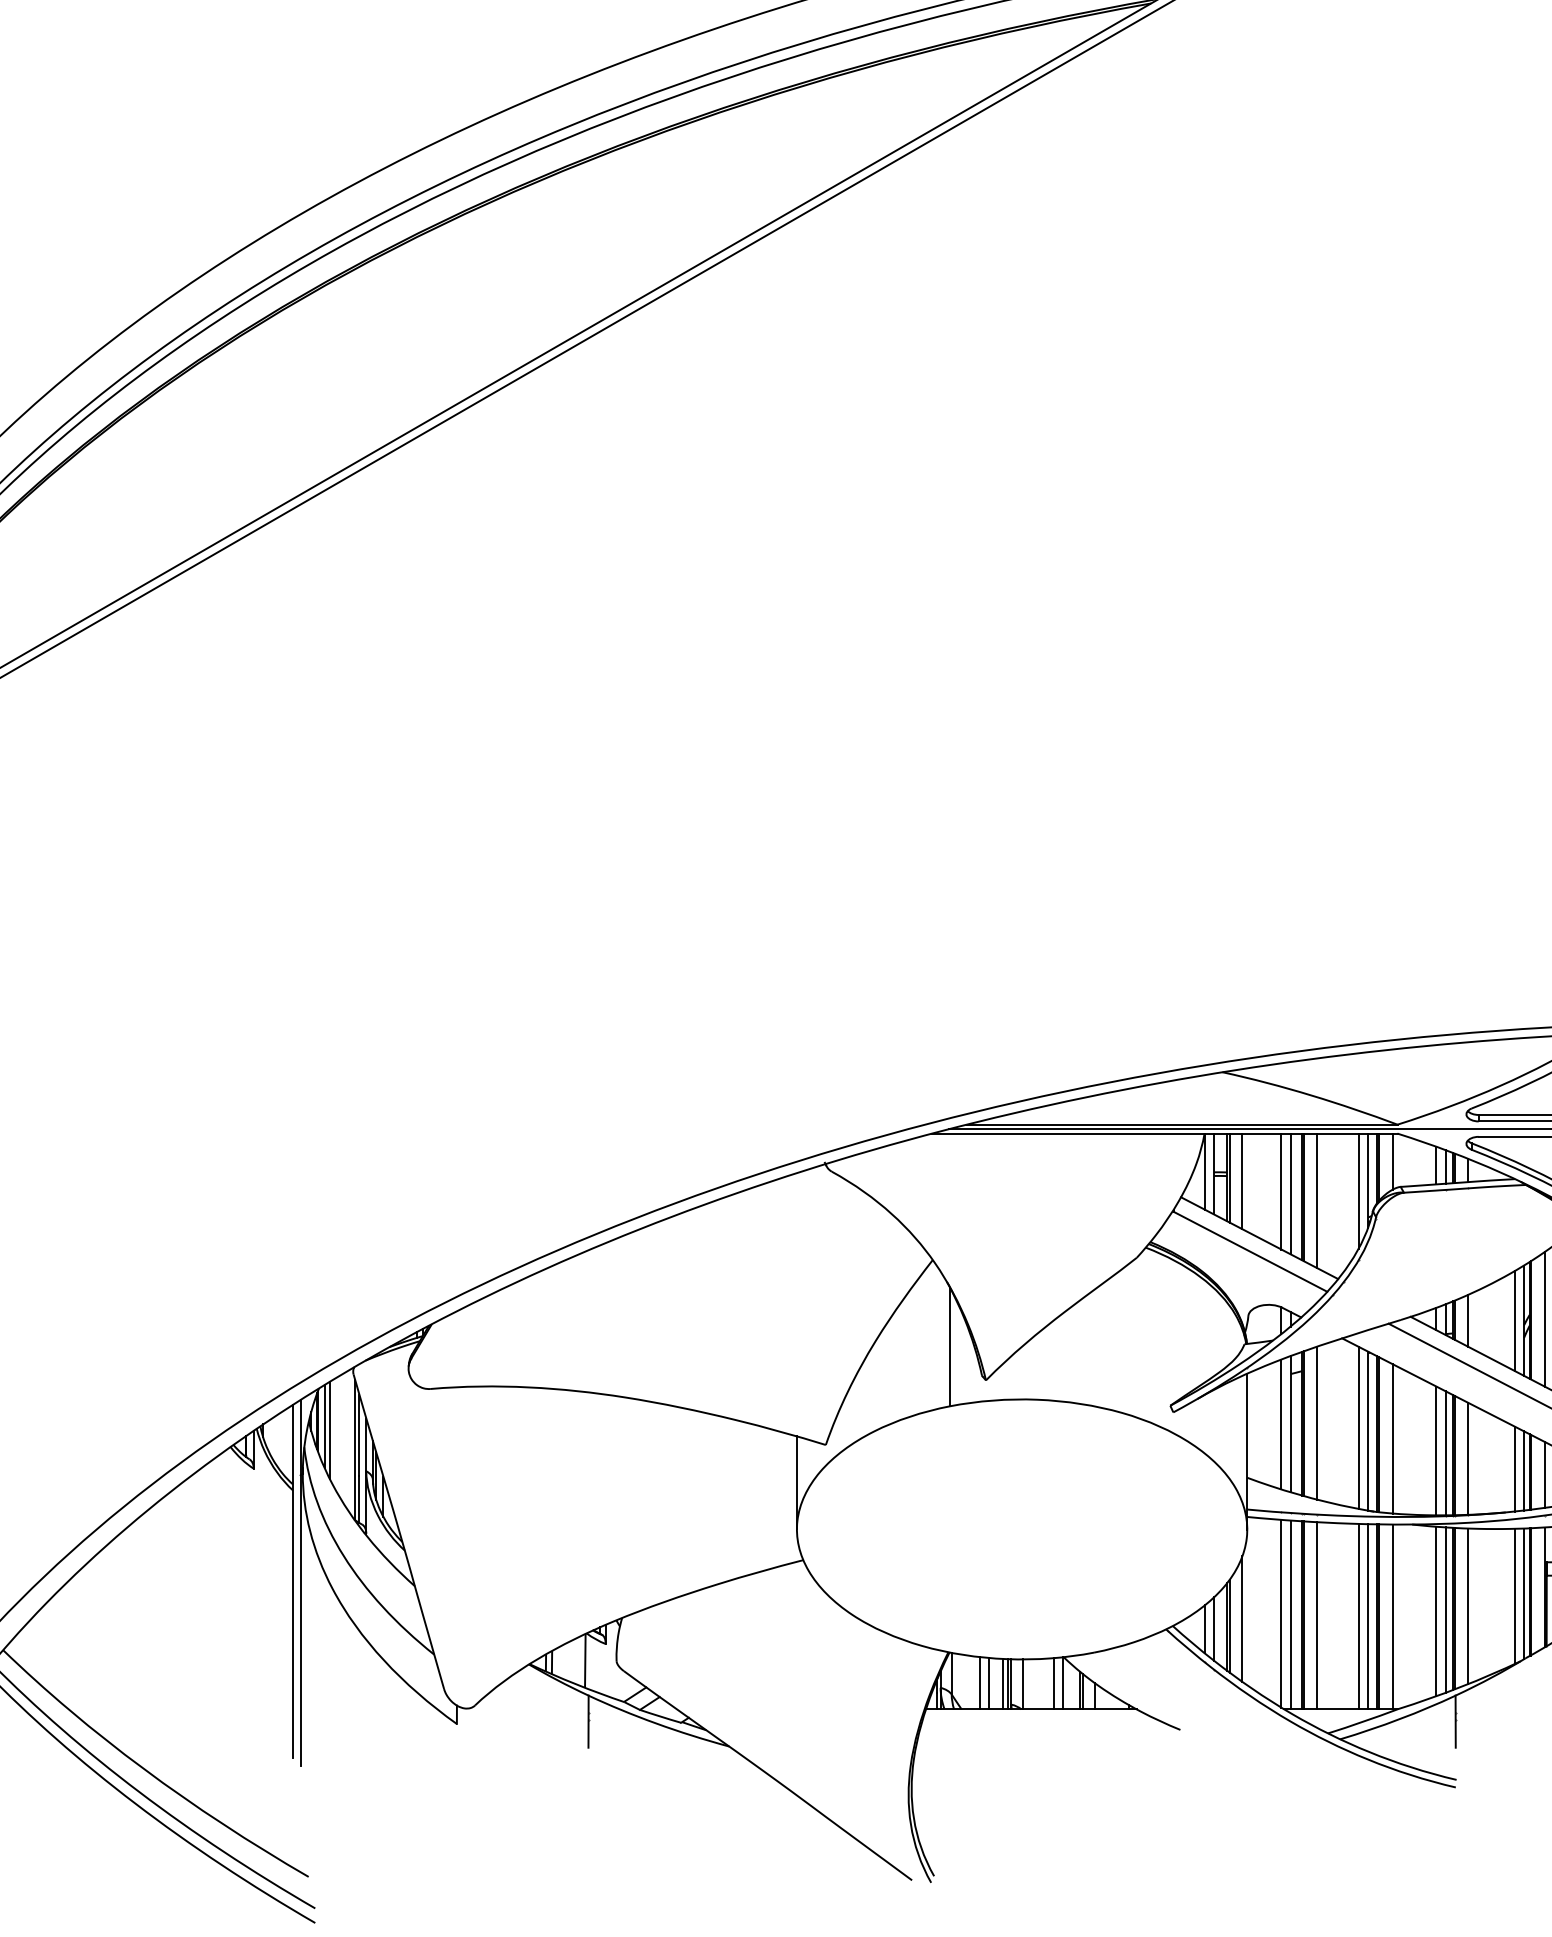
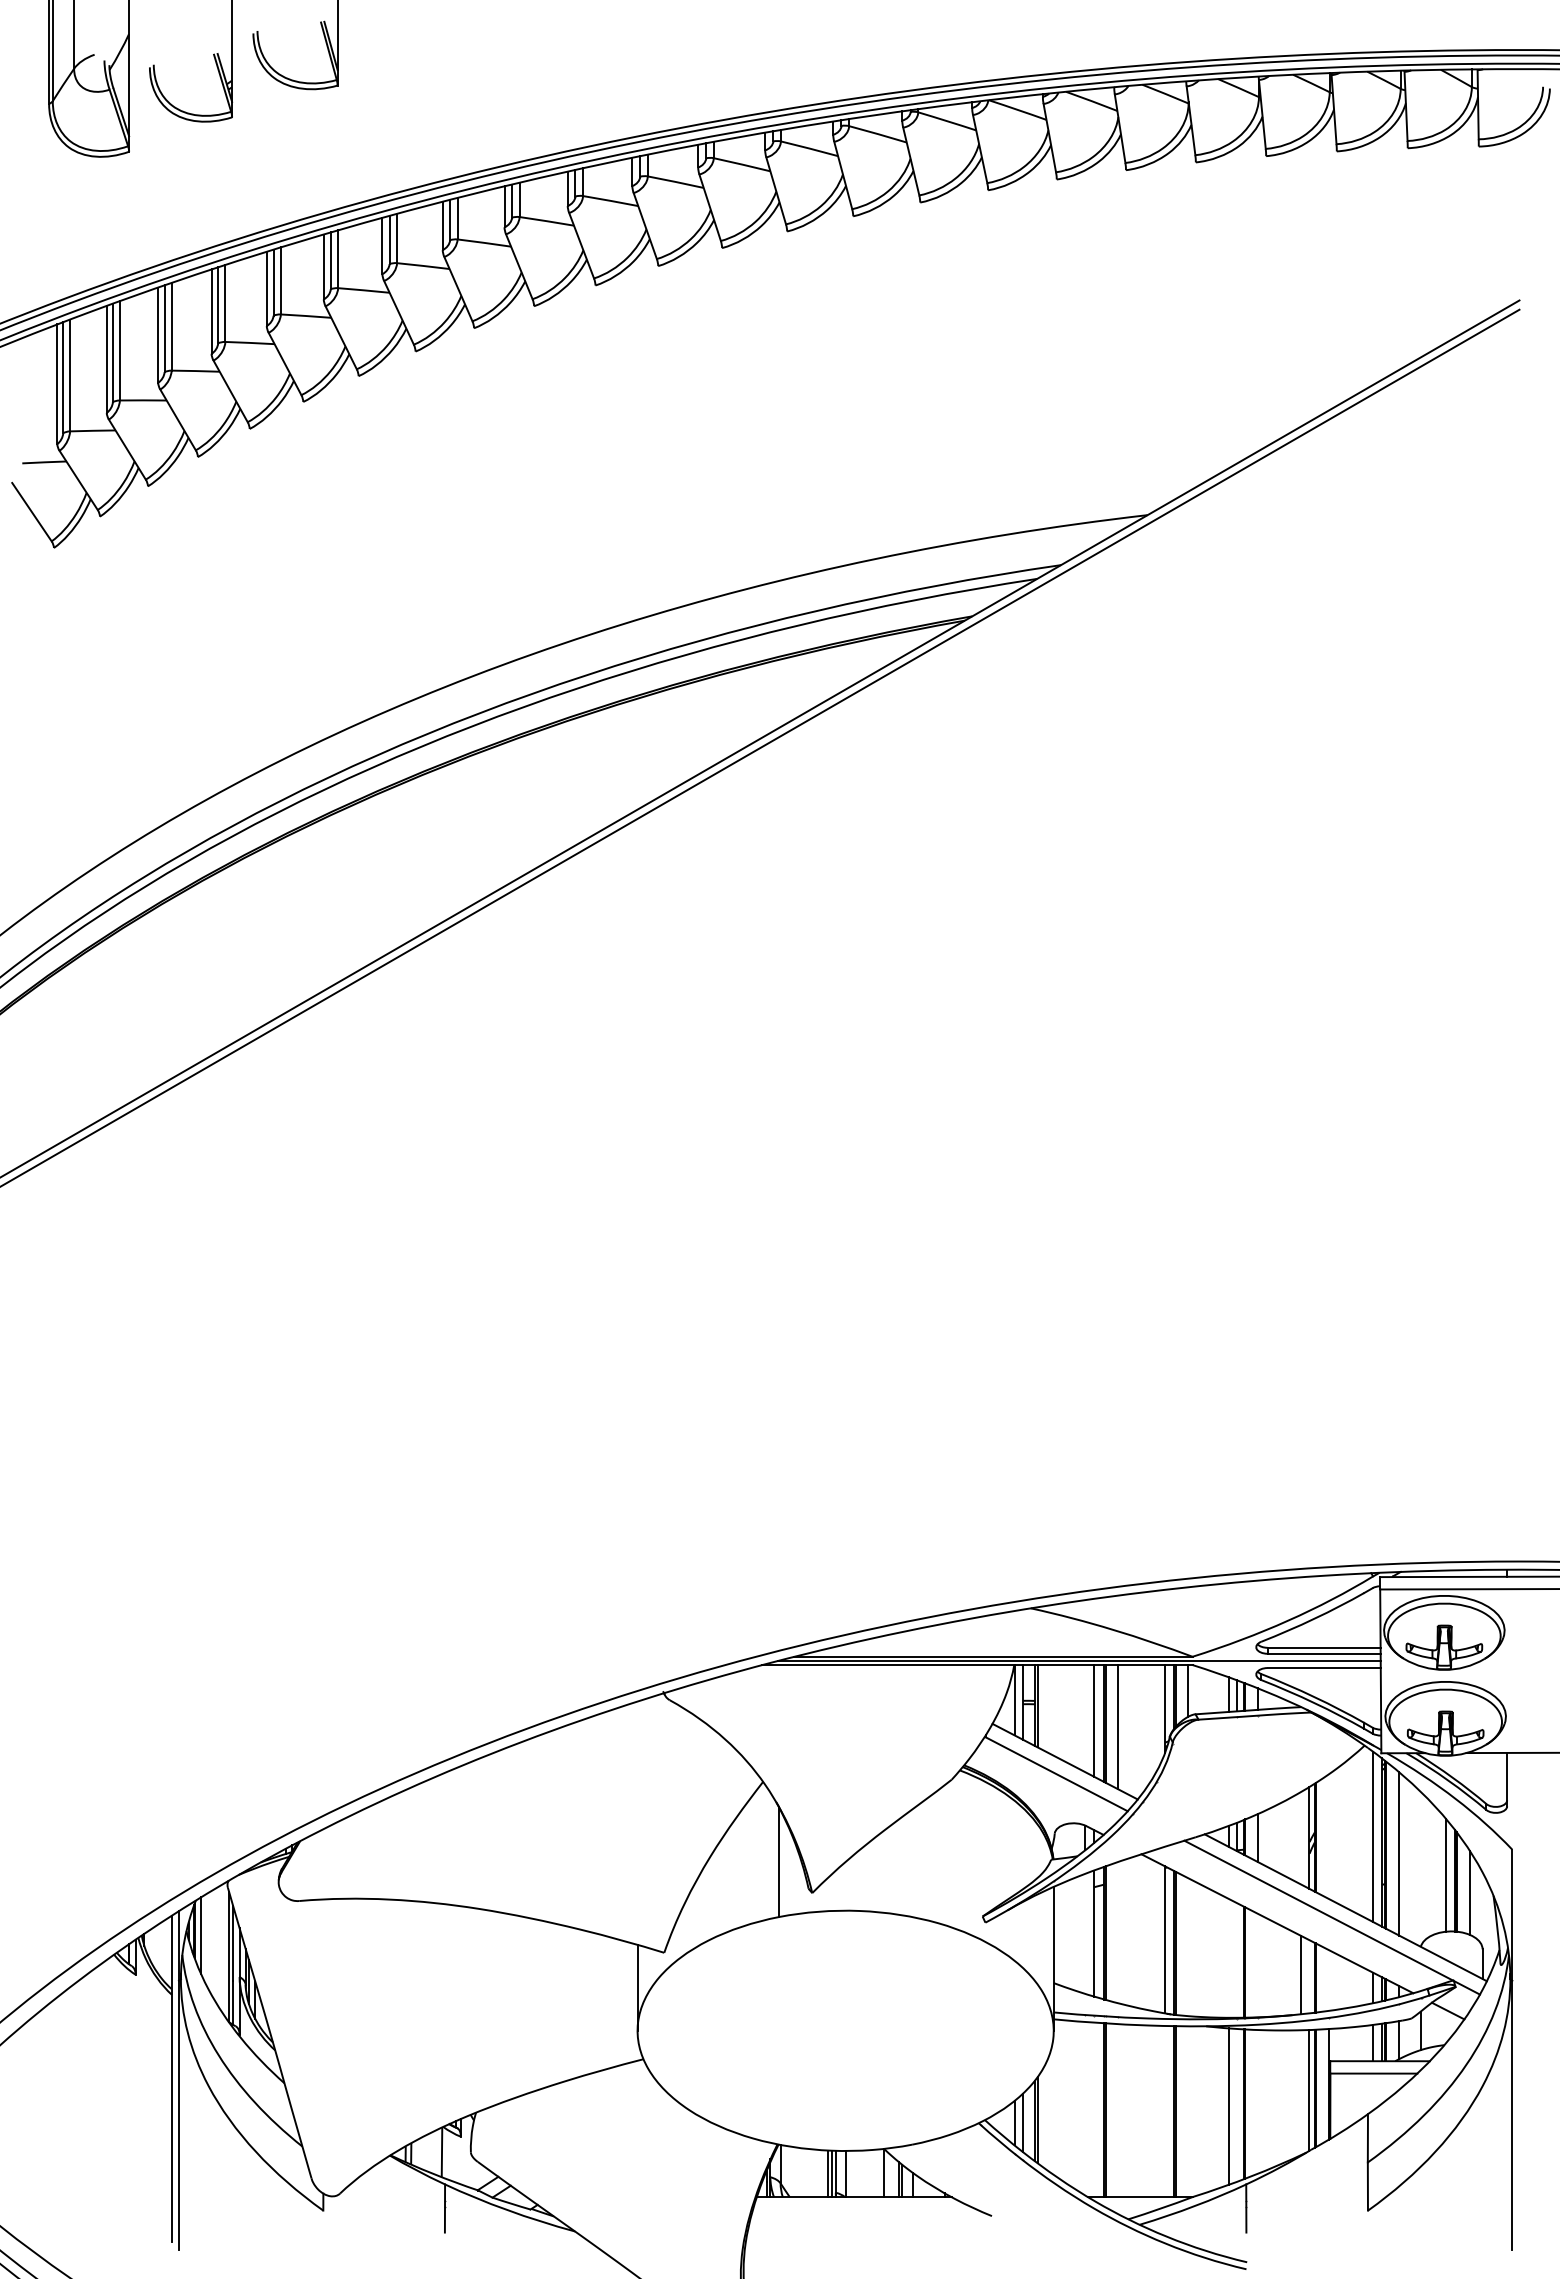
line: (1242, 1181) -> (1049, 1709), removed
line: (1281, 1191) -> (1085, 1718), removed
line: (1358, 1191) -> (1156, 1718), removed
line: (1544, 1319) -> (1328, 1836), removed
line: (1514, 1321) -> (1300, 1838), removed
line: (1317, 1423) -> (1118, 1932), removed
line: (1281, 1424) -> (1085, 1933), removed
line: (1358, 1427) -> (1156, 1936), removed
line: (329, 1430) -> (205, 1939), removed
line: (1392, 1439) -> (1187, 1947), removed
line: (1436, 1450) -> (1228, 1957), removed
line: (1446, 1453) -> (1237, 1960), removed
line: (1468, 1458) -> (1258, 1965), removed
line: (1524, 1470) -> (1309, 1976), removed
line: (1544, 1473) -> (1328, 1979), removed
line: (1514, 1596) -> (1300, 2092), removed
line: (1468, 1605) -> (1258, 2101), removed
line: (1446, 1610) -> (1237, 2105), removed
line: (1281, 1613) -> (1085, 2108), removed
line: (1290, 1614) -> (1093, 2109), removed
line: (1317, 1615) -> (1118, 2110), removed
line: (1358, 1616) -> (1156, 2111), removed
line: (1368, 1616) -> (1165, 2111), removed
line: (1392, 1616) -> (1187, 2111), removed
line: (1242, 1618) -> (1049, 2113), removed
line: (980, 1682) -> (807, 2172), removed
line: (989, 1683) -> (815, 2173), removed
line: (1054, 1683) -> (875, 2173), removed

